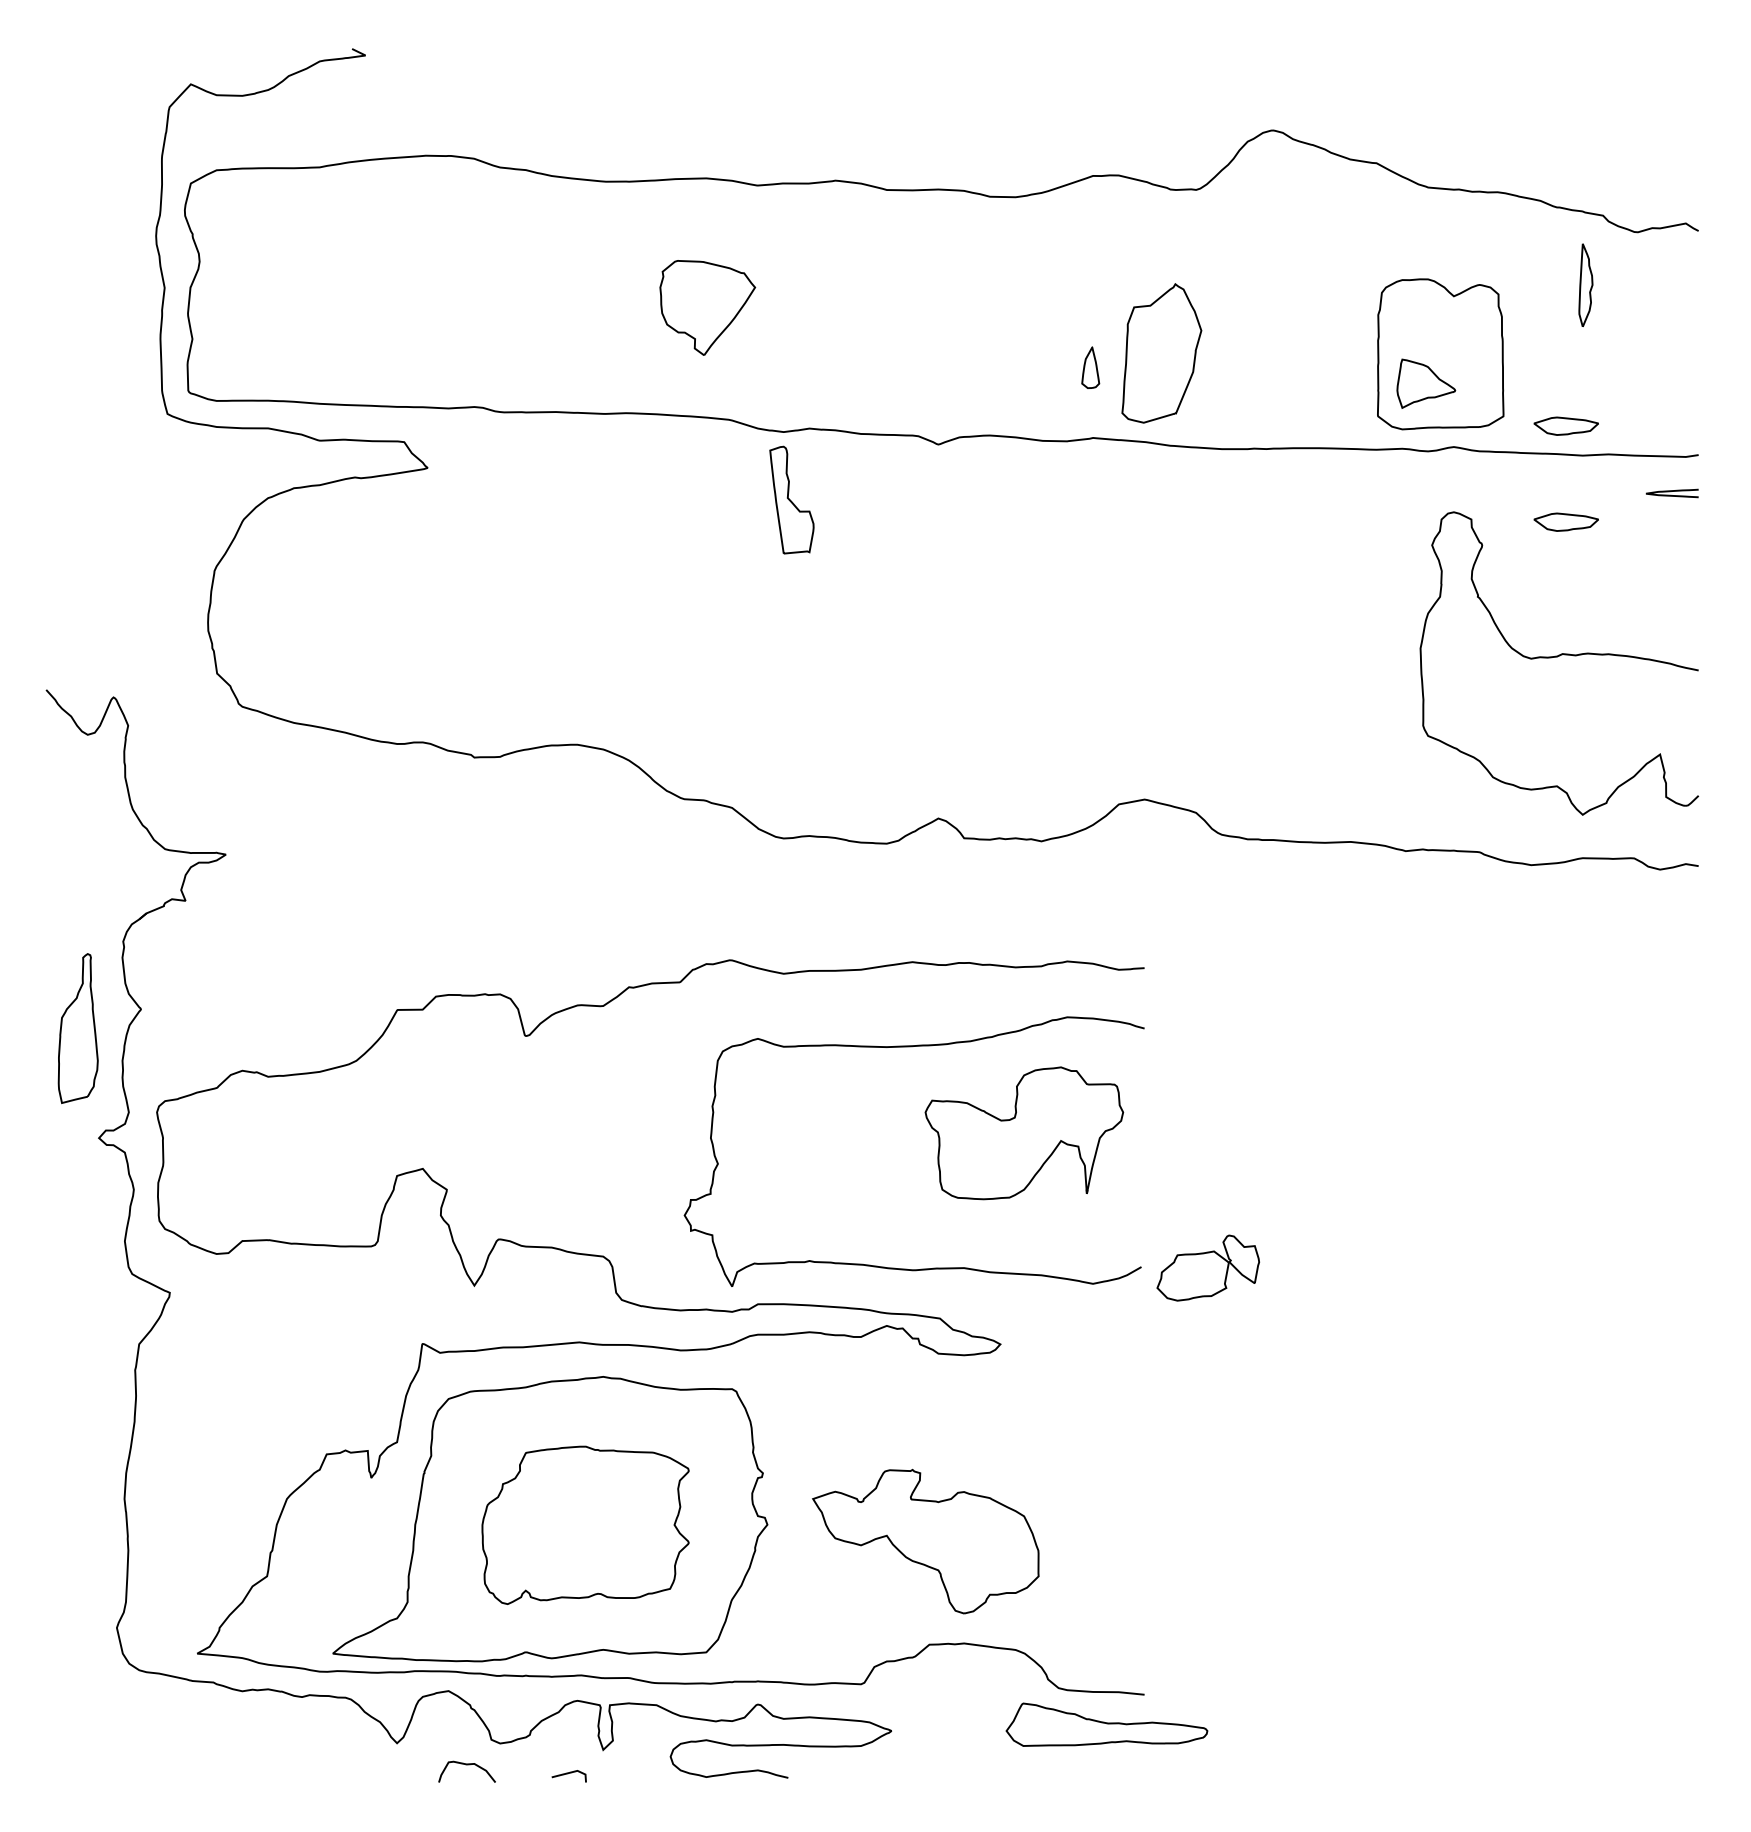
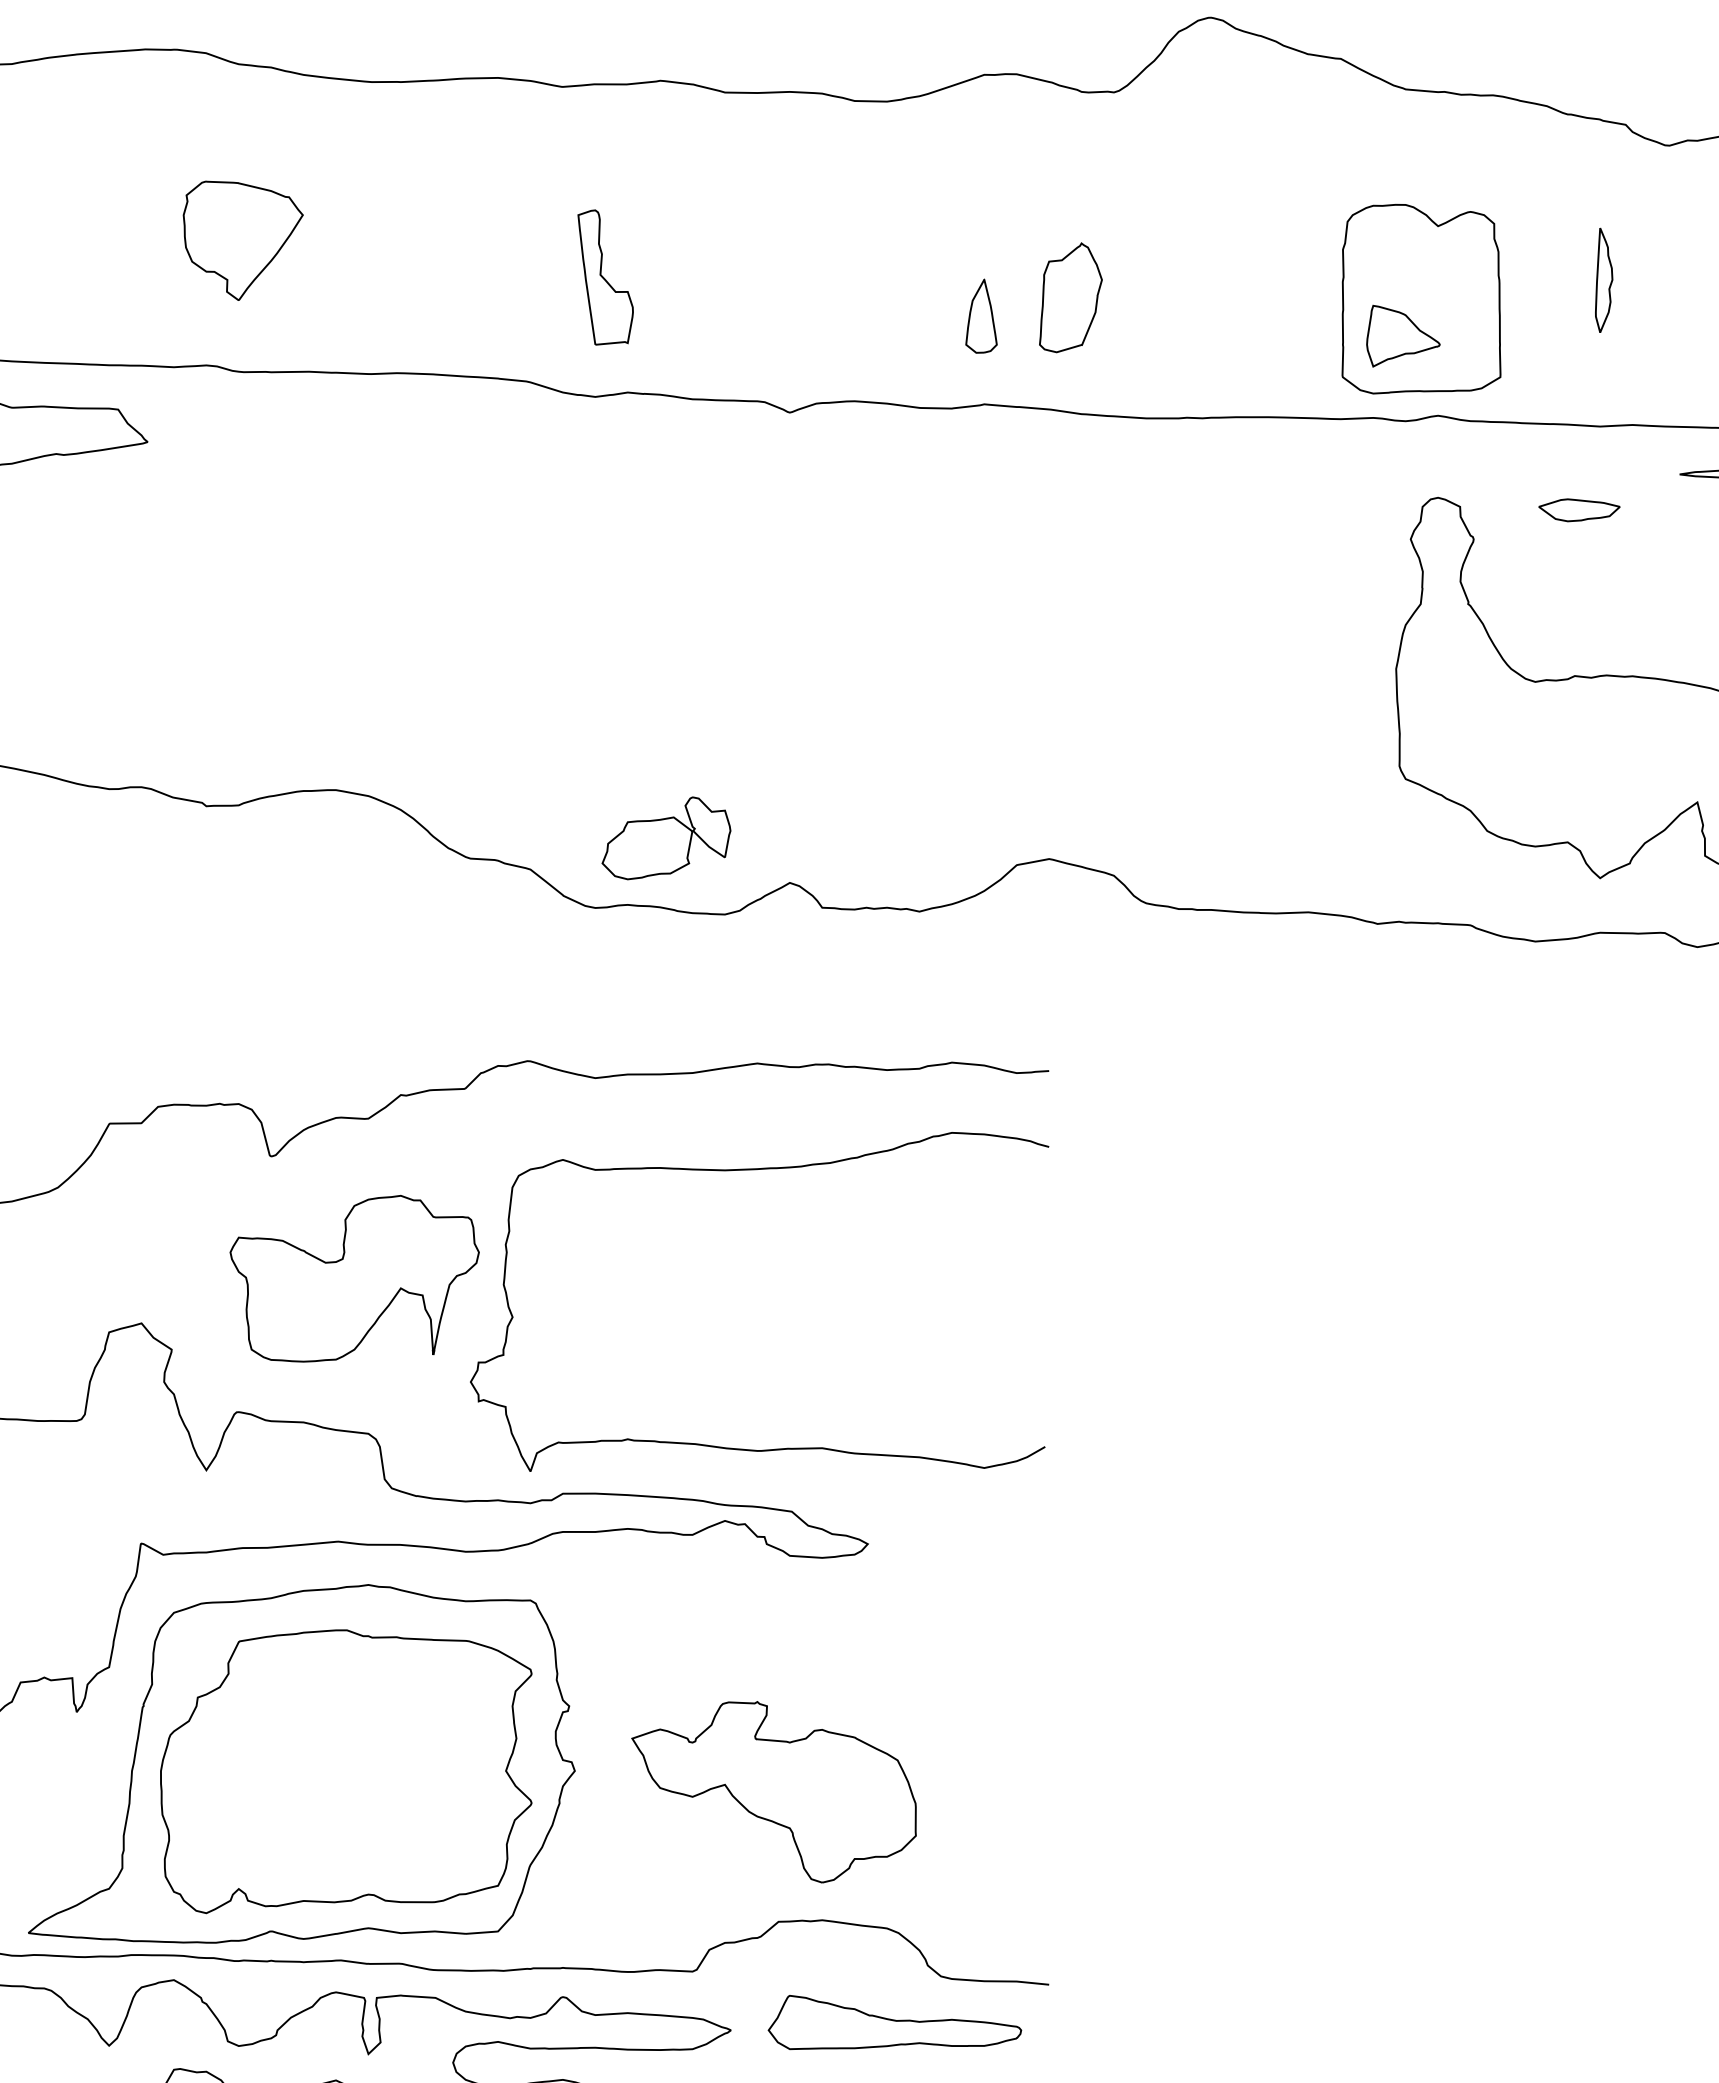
part: (1585, 284) -> (1603, 279), moved
part: (707, 307) -> (242, 240), moved
part: (1161, 352) -> (1070, 296), size x0.62
part: (1090, 367) -> (981, 315), size x1.43
part: (1565, 425) -> (1578, 388), removed
part: (791, 499) -> (605, 276), moved
part: (1024, 1133) -> (354, 1278), moved
part: (1207, 1267) -> (665, 837), moved
part: (585, 1525) -> (346, 1771), size x1.43
part: (1106, 1724) -> (894, 2022), moved

